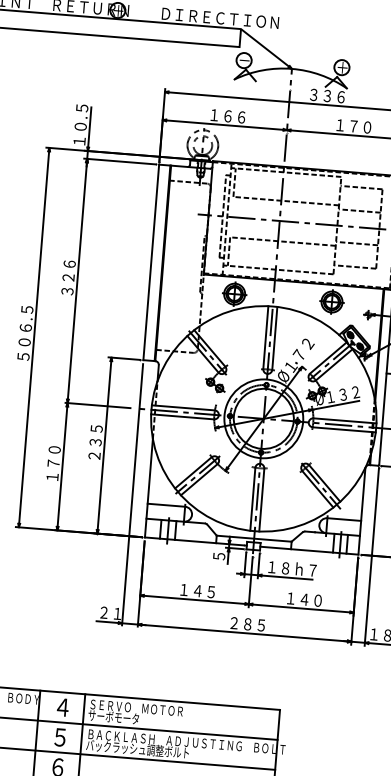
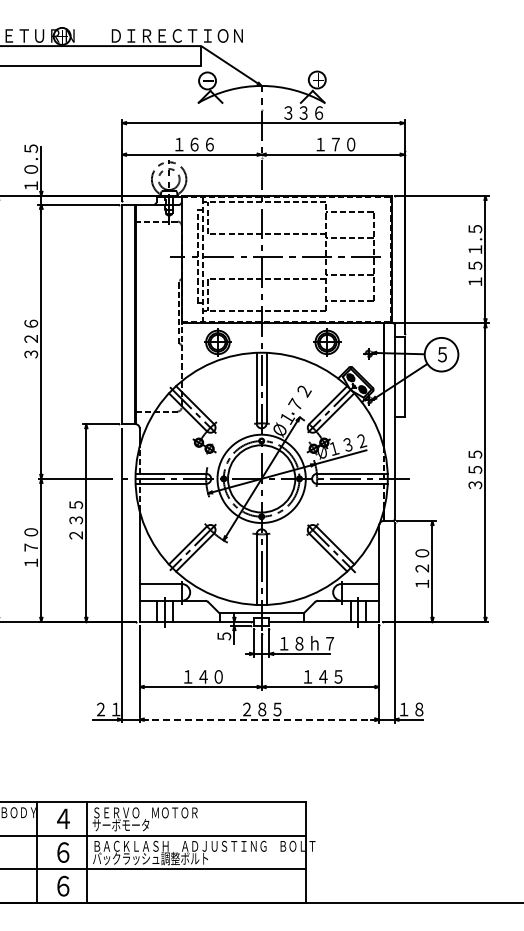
text: (211, 591) -> (218, 676), １４５ -> １４０
text: (318, 600) -> (338, 676), １４０ -> １４５
line: (244, 633) -> (259, 719), solid -> dashed
text: (60, 737) -> (63, 852), ５ -> ６

